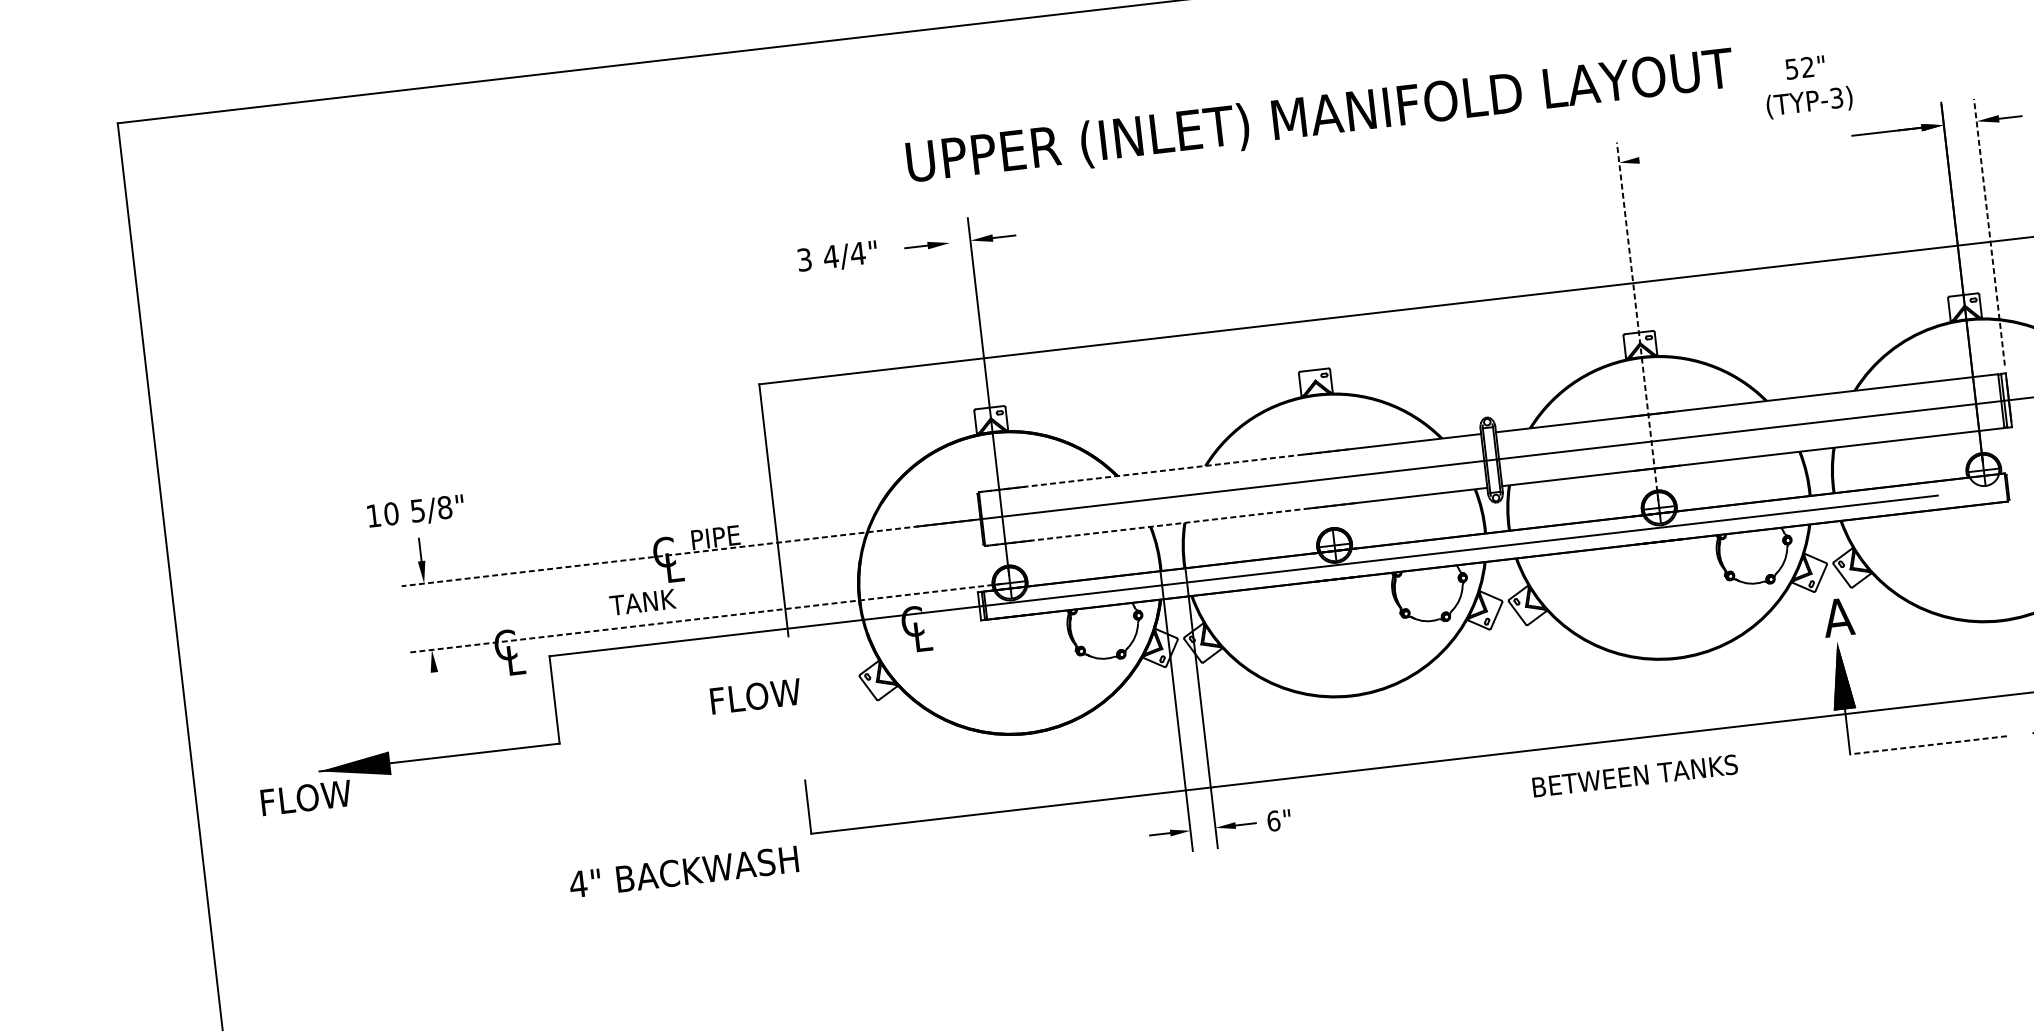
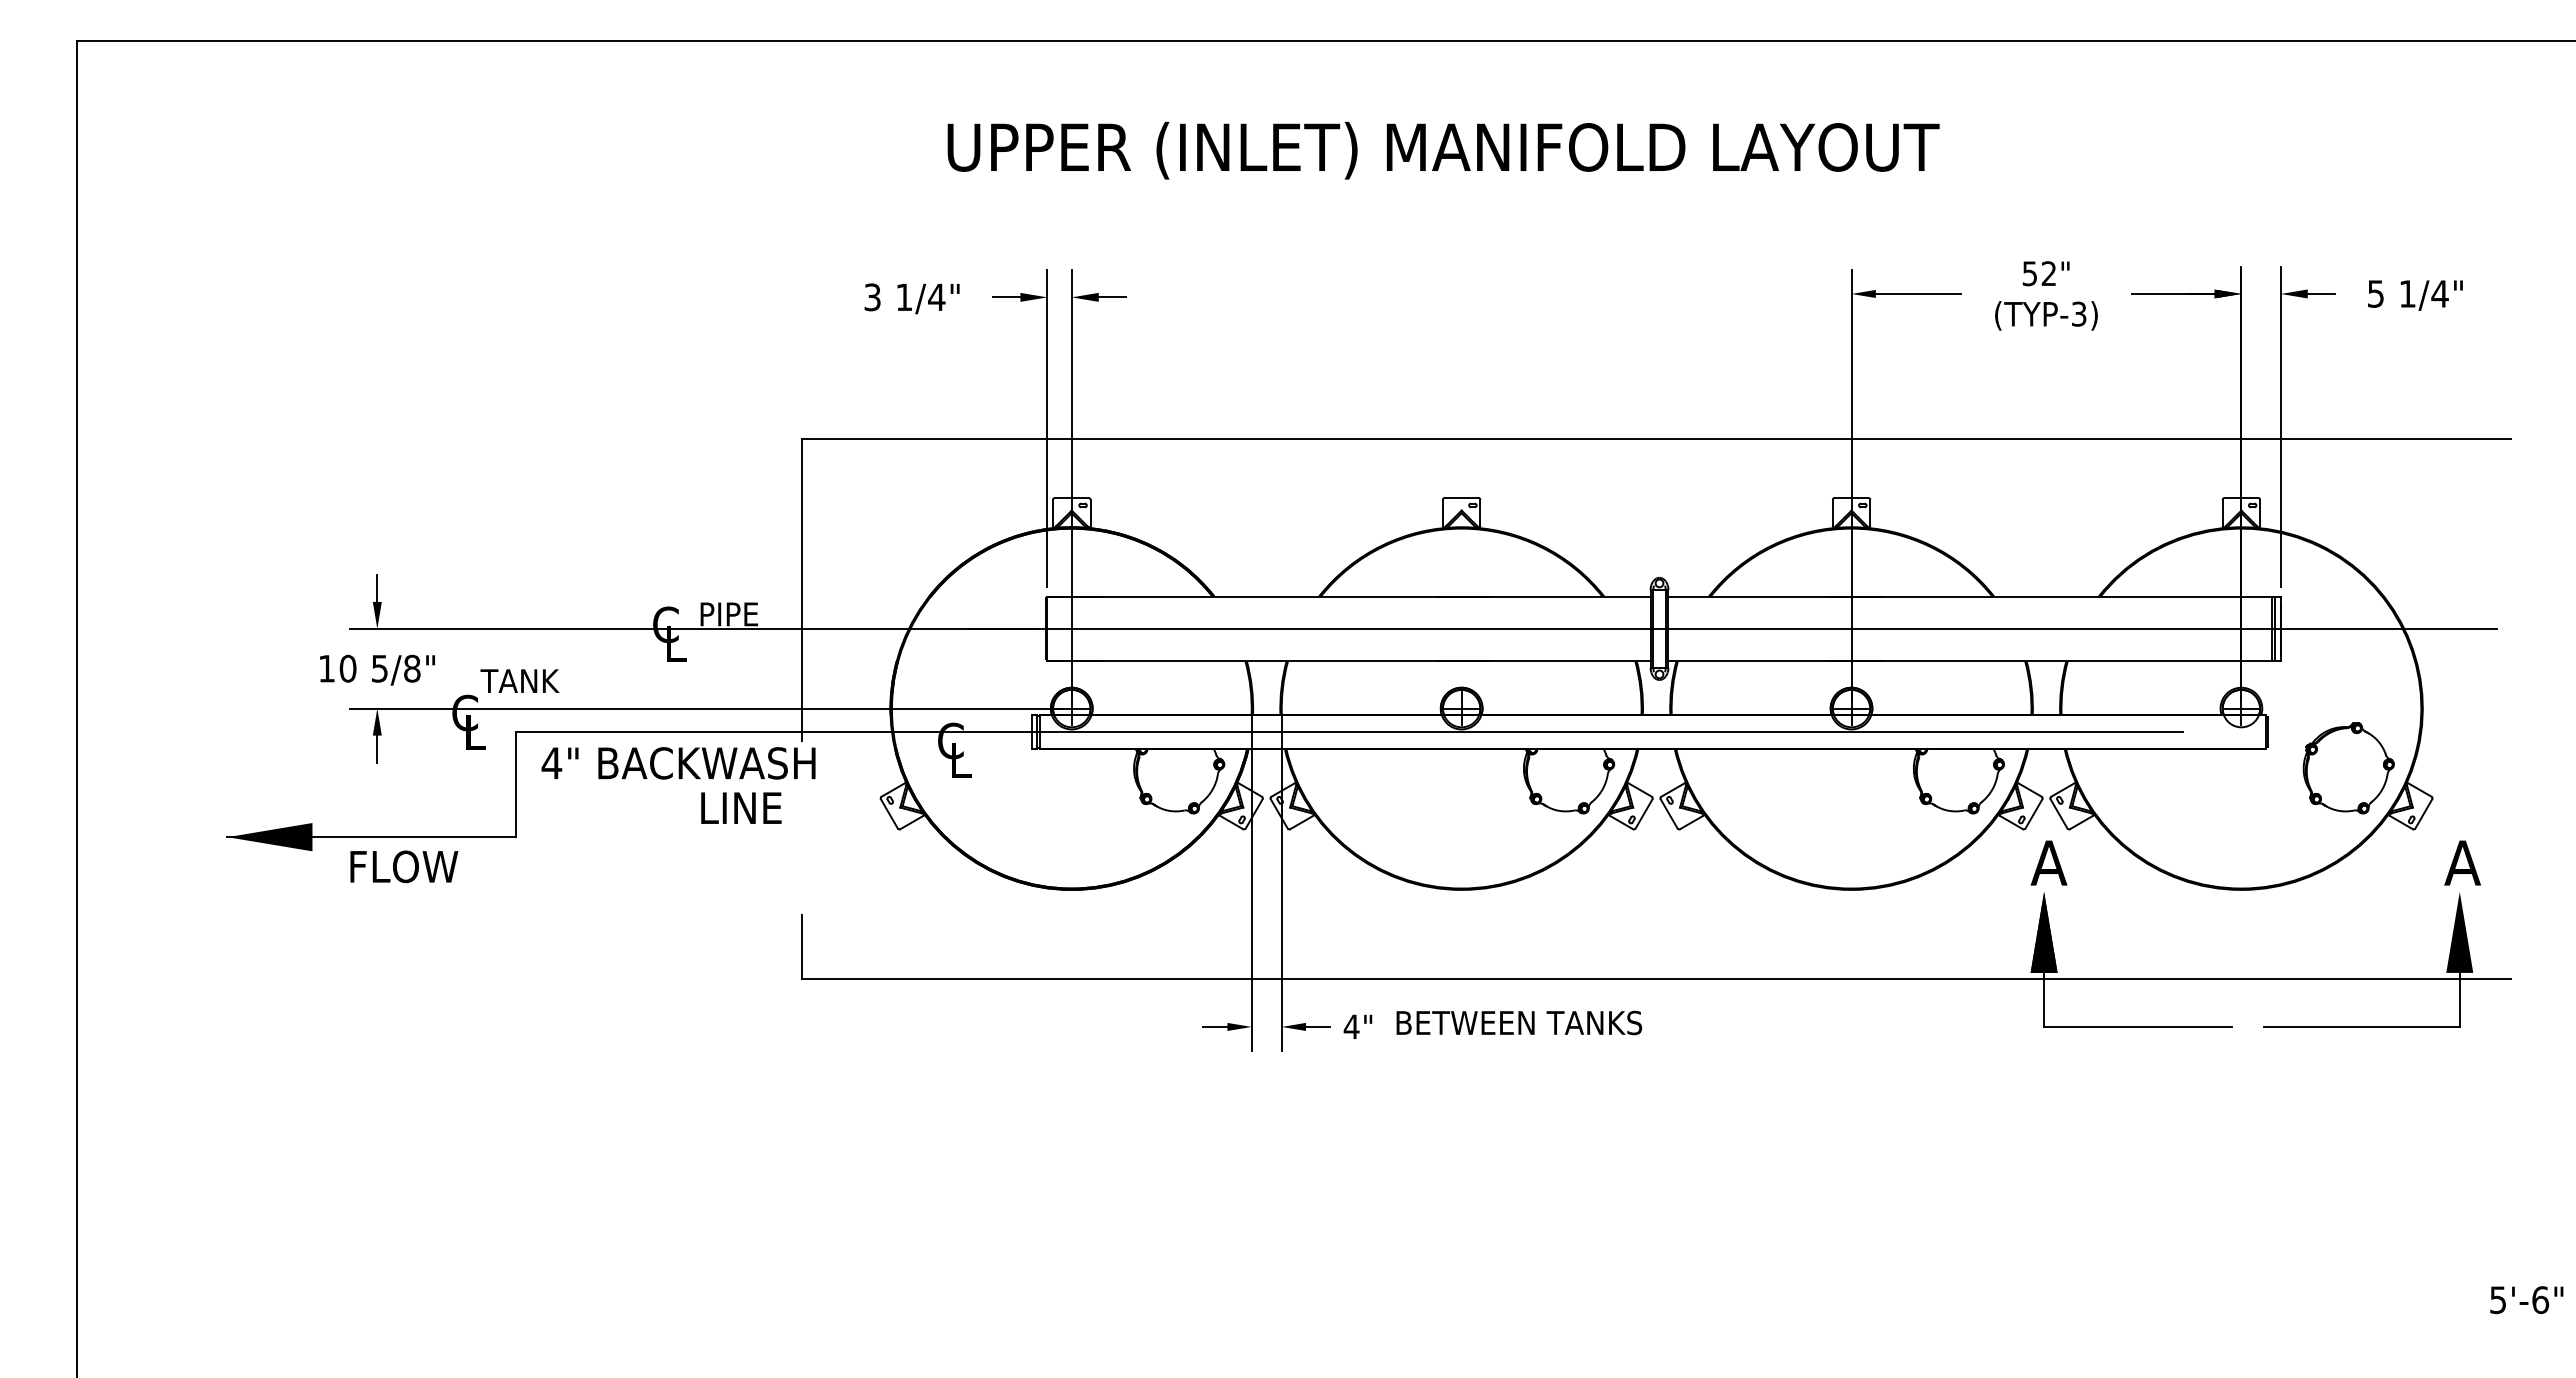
text: (1807, 85) -> (2046, 295), moved
text: (1320, 117) -> (1443, 150), moved
line: (1674, 155) -> (1918, 293), added
line: (1989, 231) -> (2280, 426), dashed -> solid
text: (831, 256) -> (904, 296), 4/4" -> 1/4"
line: (1637, 321) -> (1851, 484), dashed -> solid
line: (962, 352) -> (1047, 428), added
line: (1163, 470) -> (1269, 596), dashed -> solid
text: (416, 511) -> (377, 669), moved
line: (1170, 524) -> (1269, 661), dashed -> solid
line: (688, 552) -> (694, 628), dashed -> solid
text: (642, 601) -> (519, 680), moved
line: (705, 618) -> (705, 708), dashed -> solid
line: (435, 683) -> (377, 748), added
text: (757, 695) -> (756, 807), FLOW -> LINE
line: (1927, 745) -> (2137, 1026), dashed -> solid
text: (1635, 775) -> (1519, 1022), moved
text: (306, 797) -> (404, 866), moved
text: (1273, 820) -> (1351, 1026), 6" -> 4"
text: (683, 872) -> (678, 763), moved

